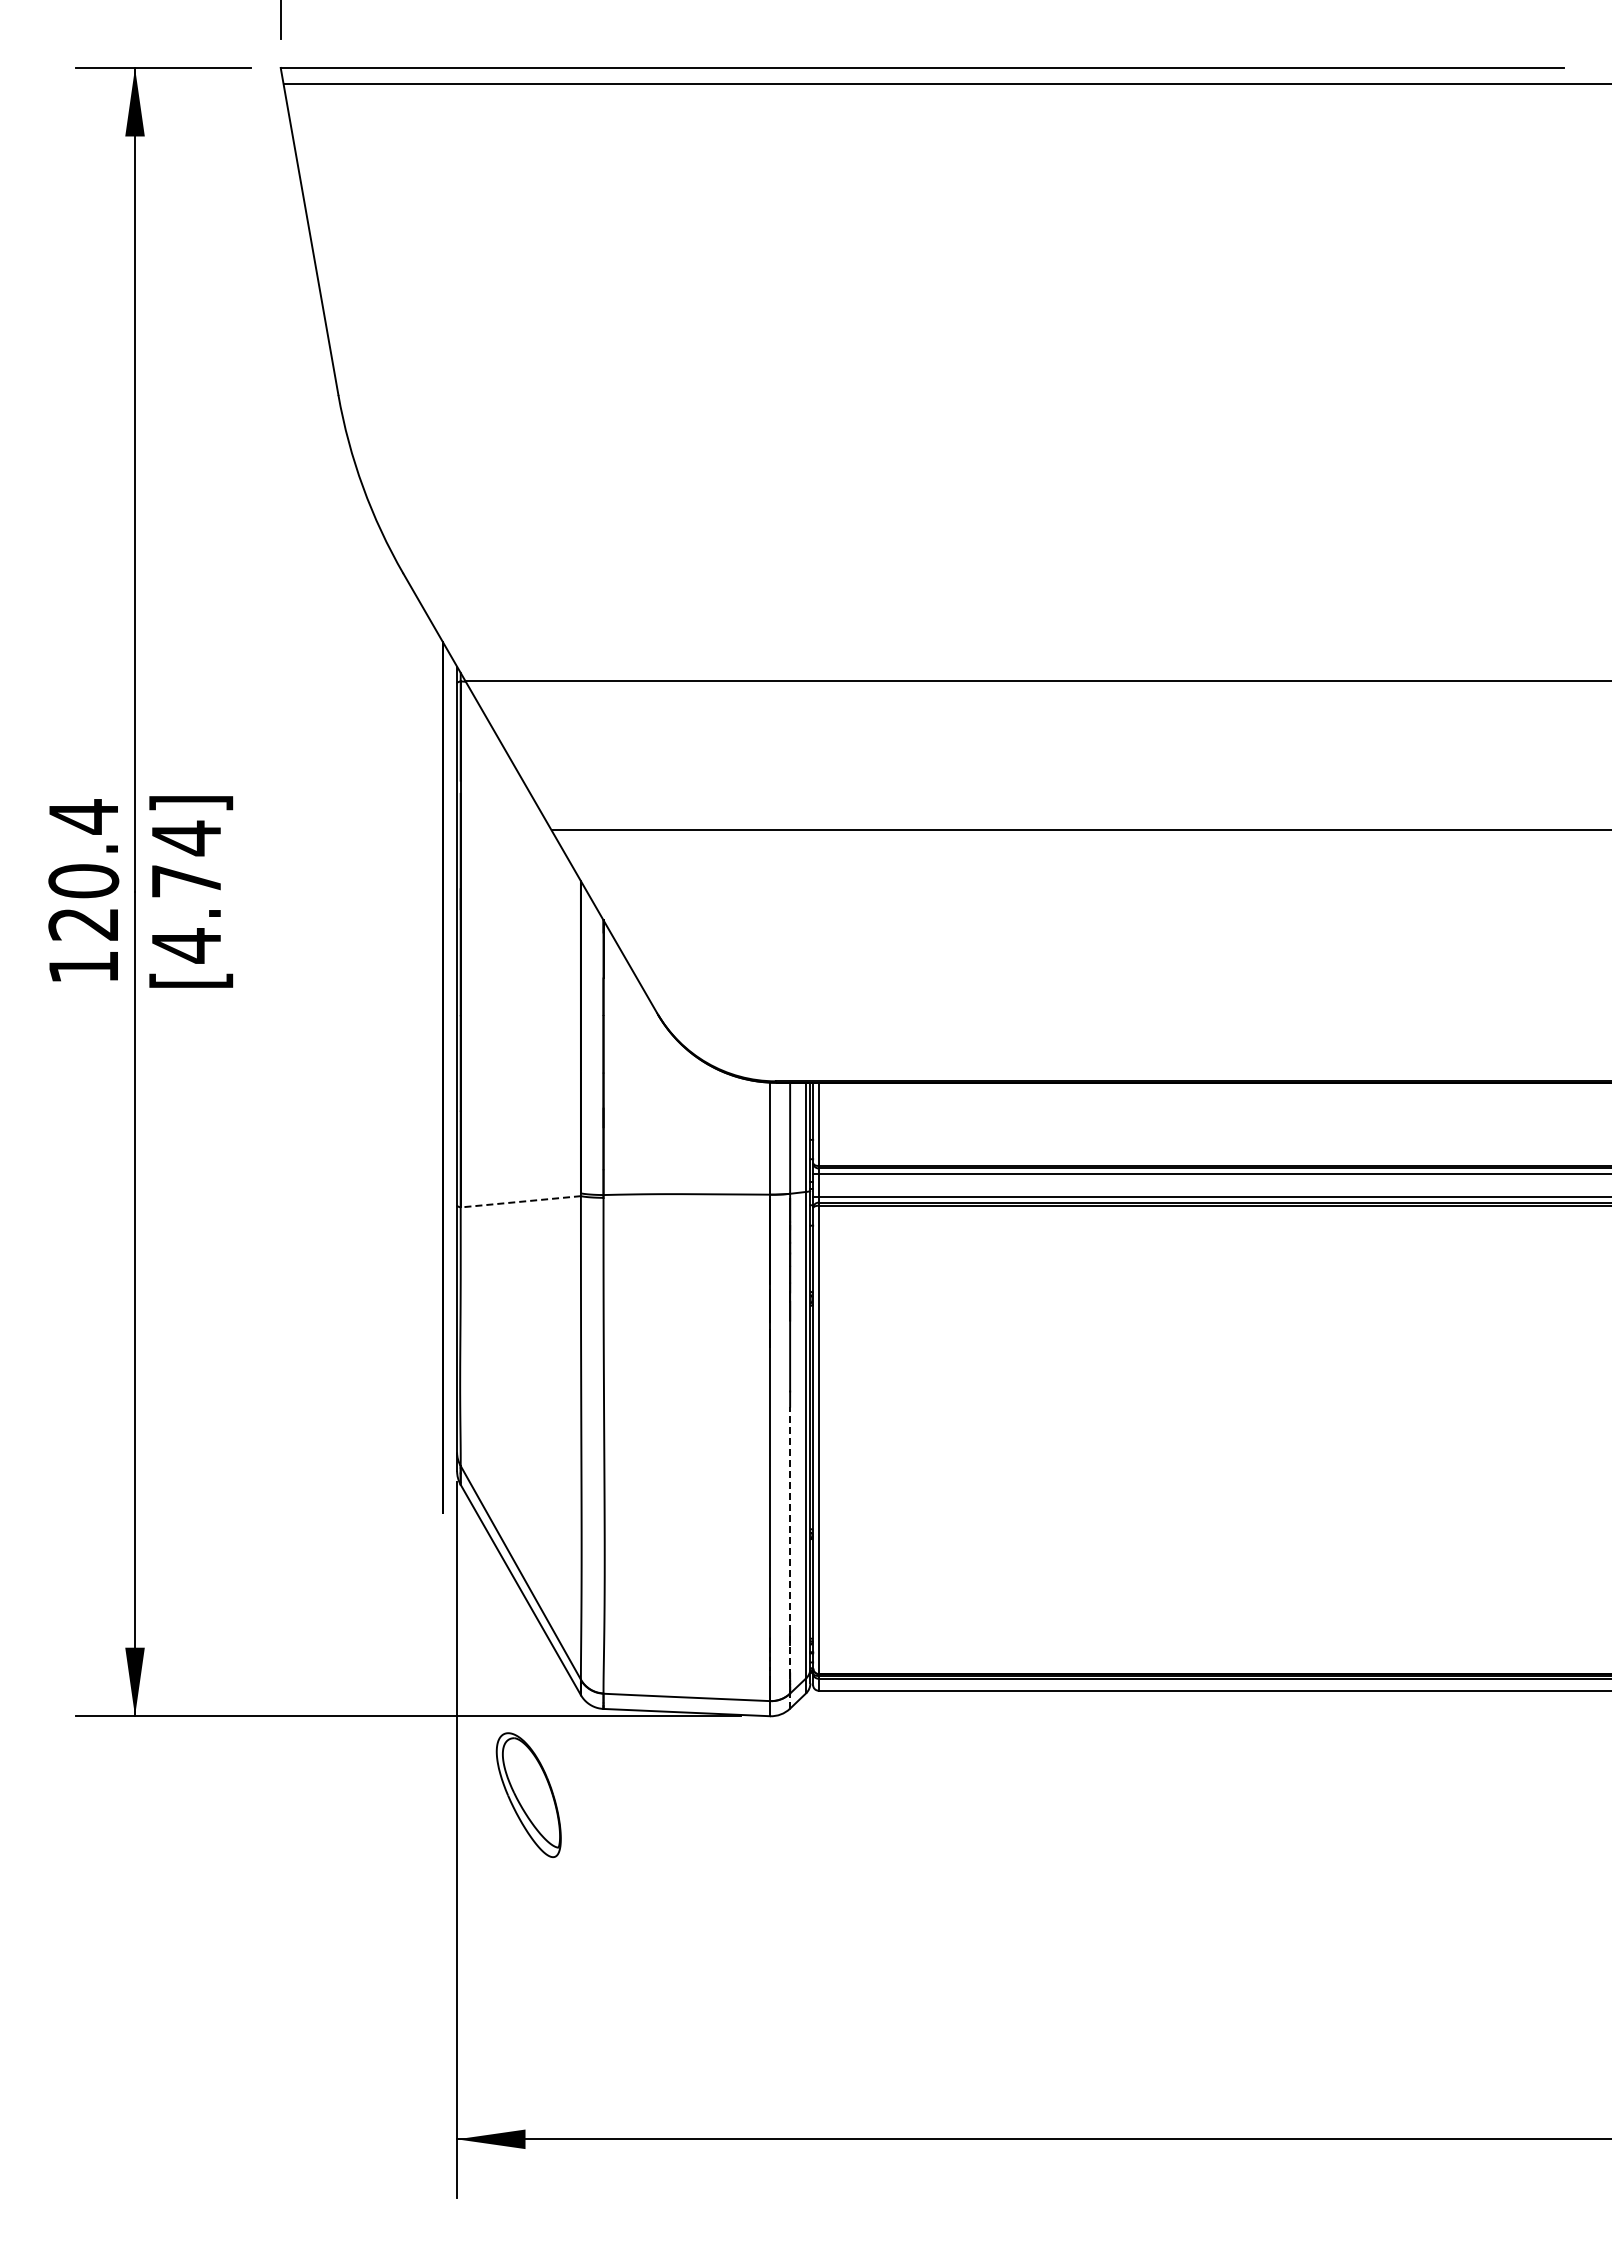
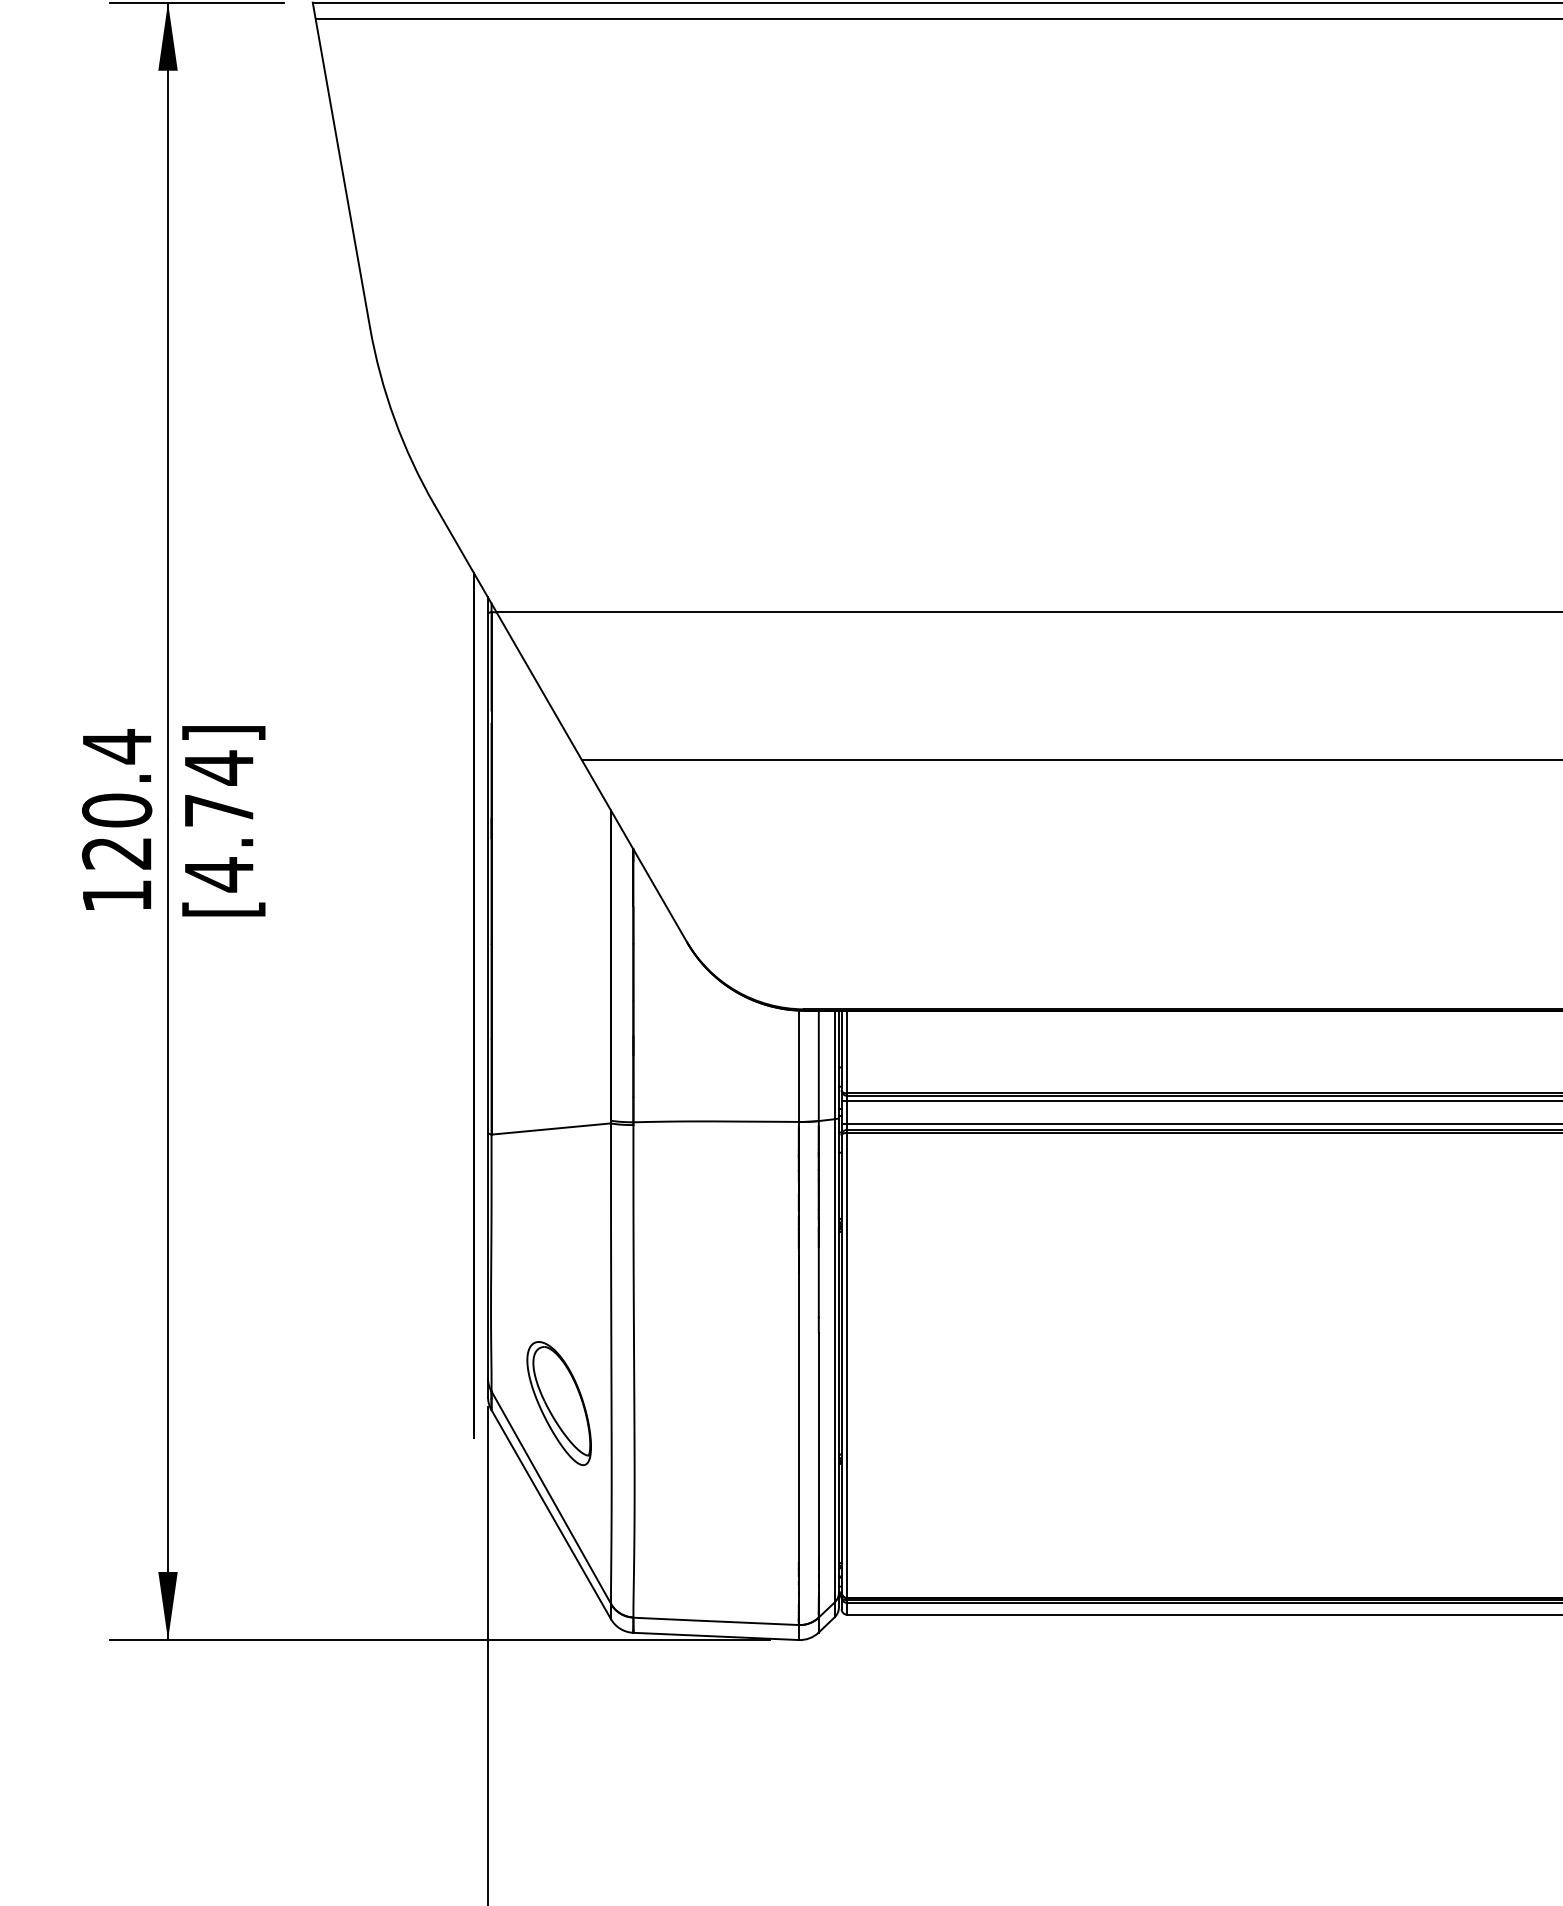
line: (520, 1201) -> (550, 1128), dashed -> solid
line: (790, 1557) -> (819, 1482), dashed -> solid
part: (528, 1794) -> (558, 1402), moved

